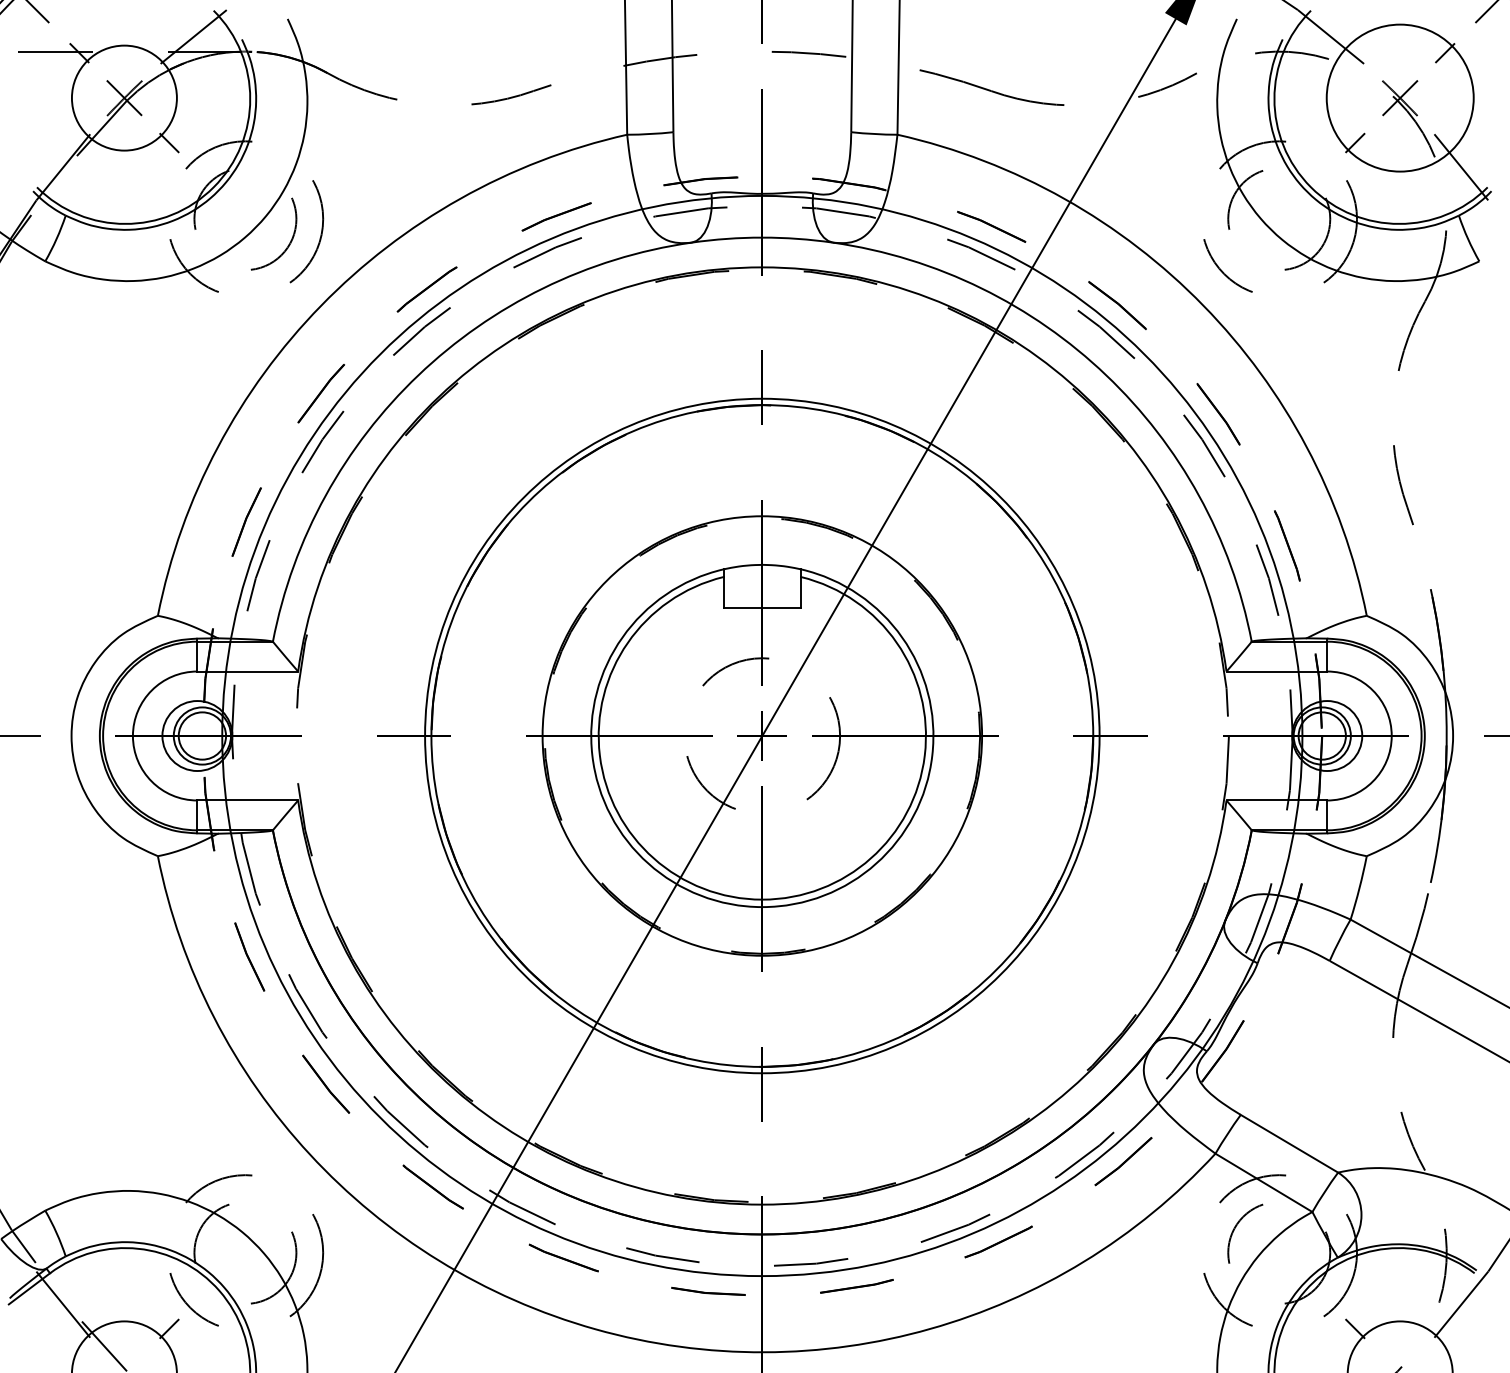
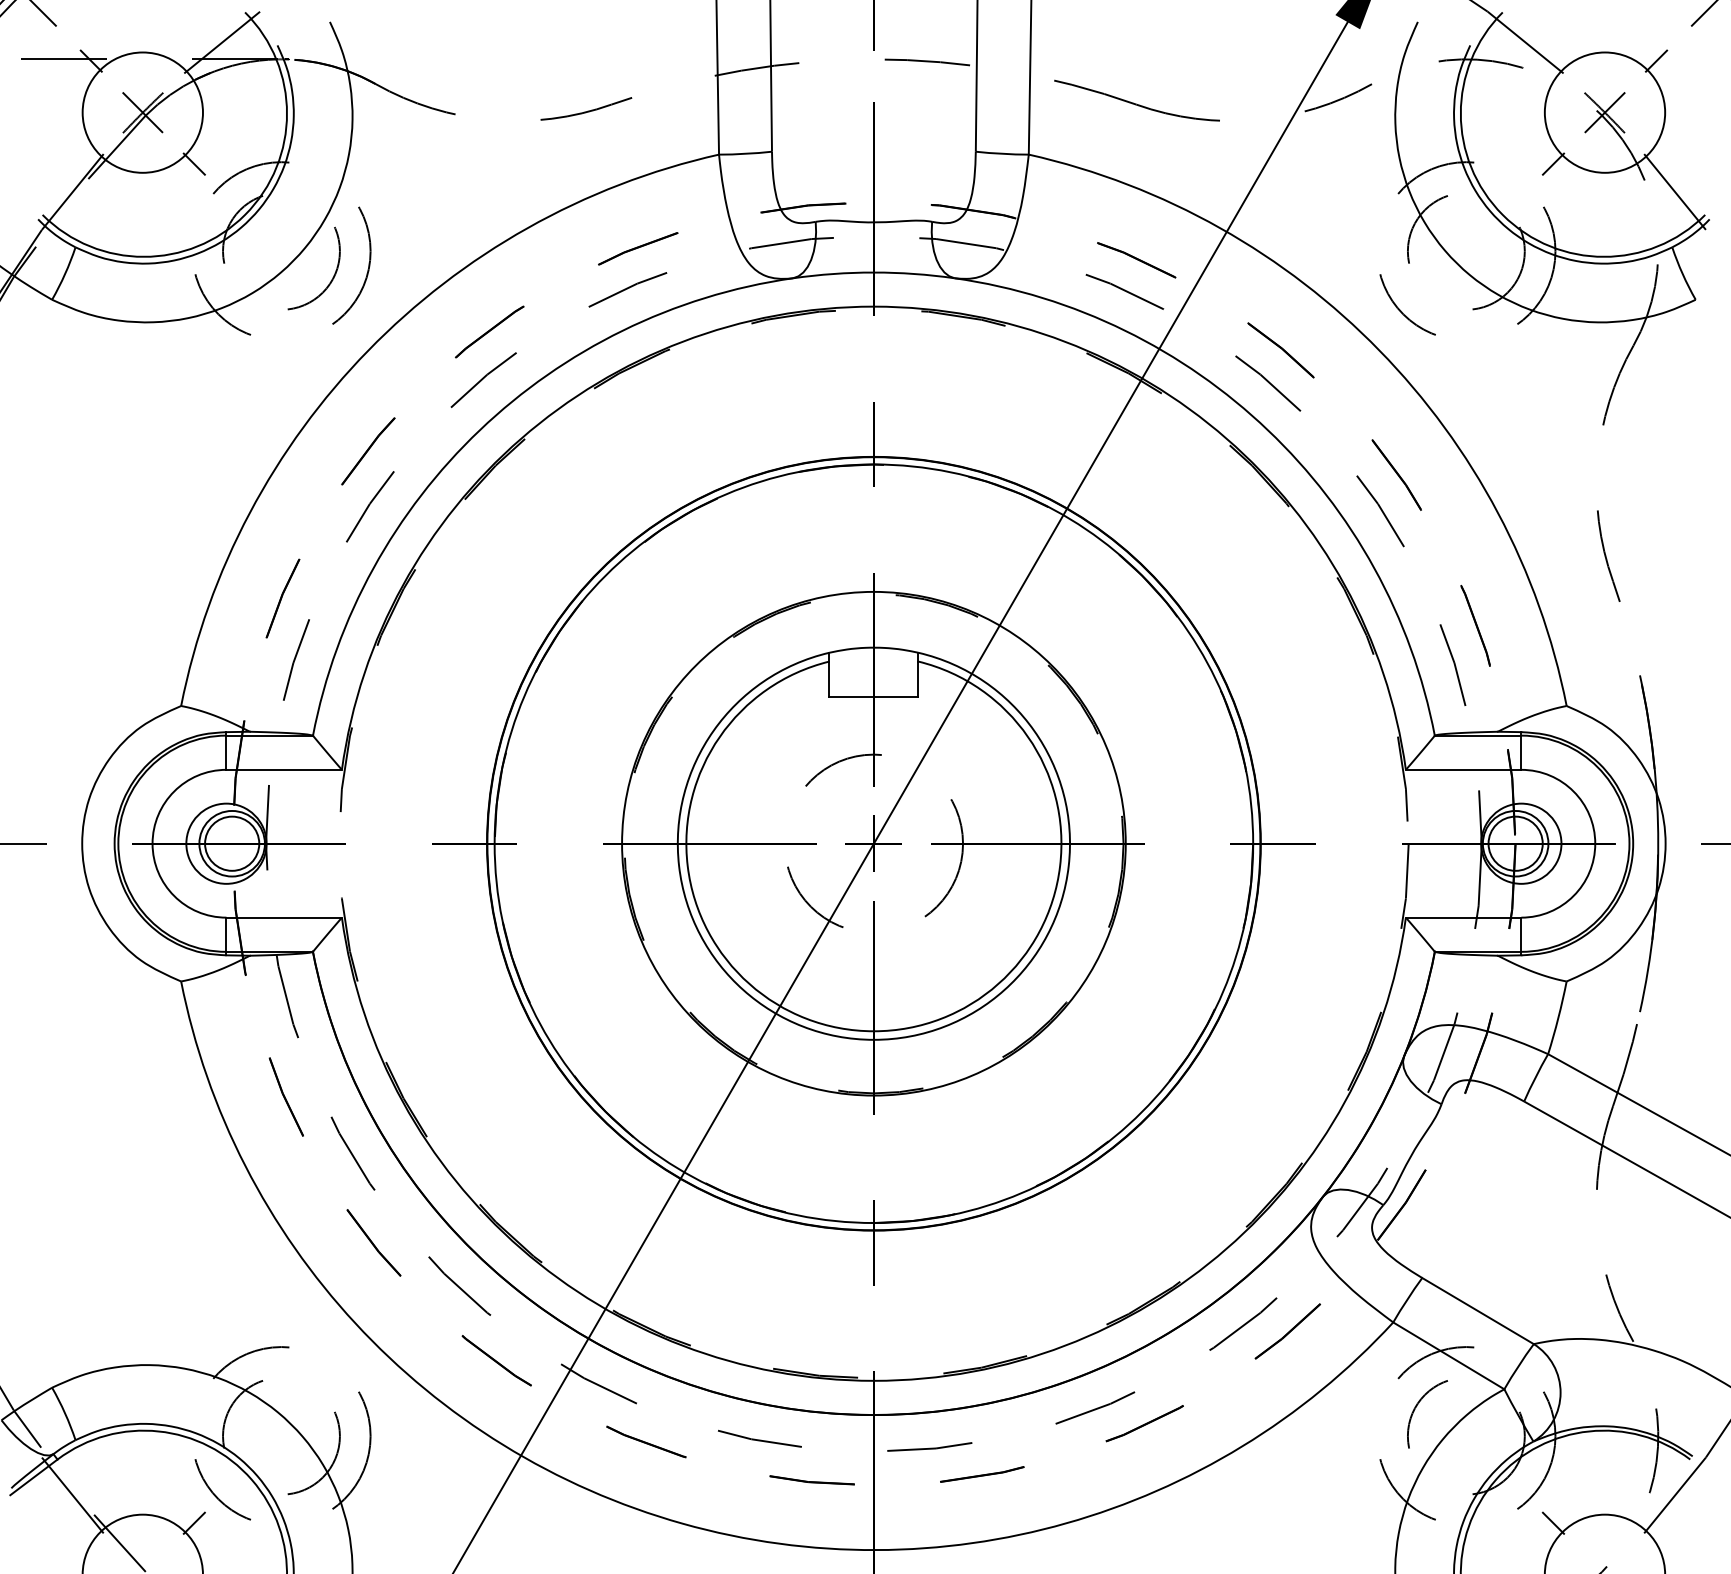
circle: (1399, 97) -> (1604, 111), size x0.71
circle: (761, 735) -> (872, 843), size x0.62

